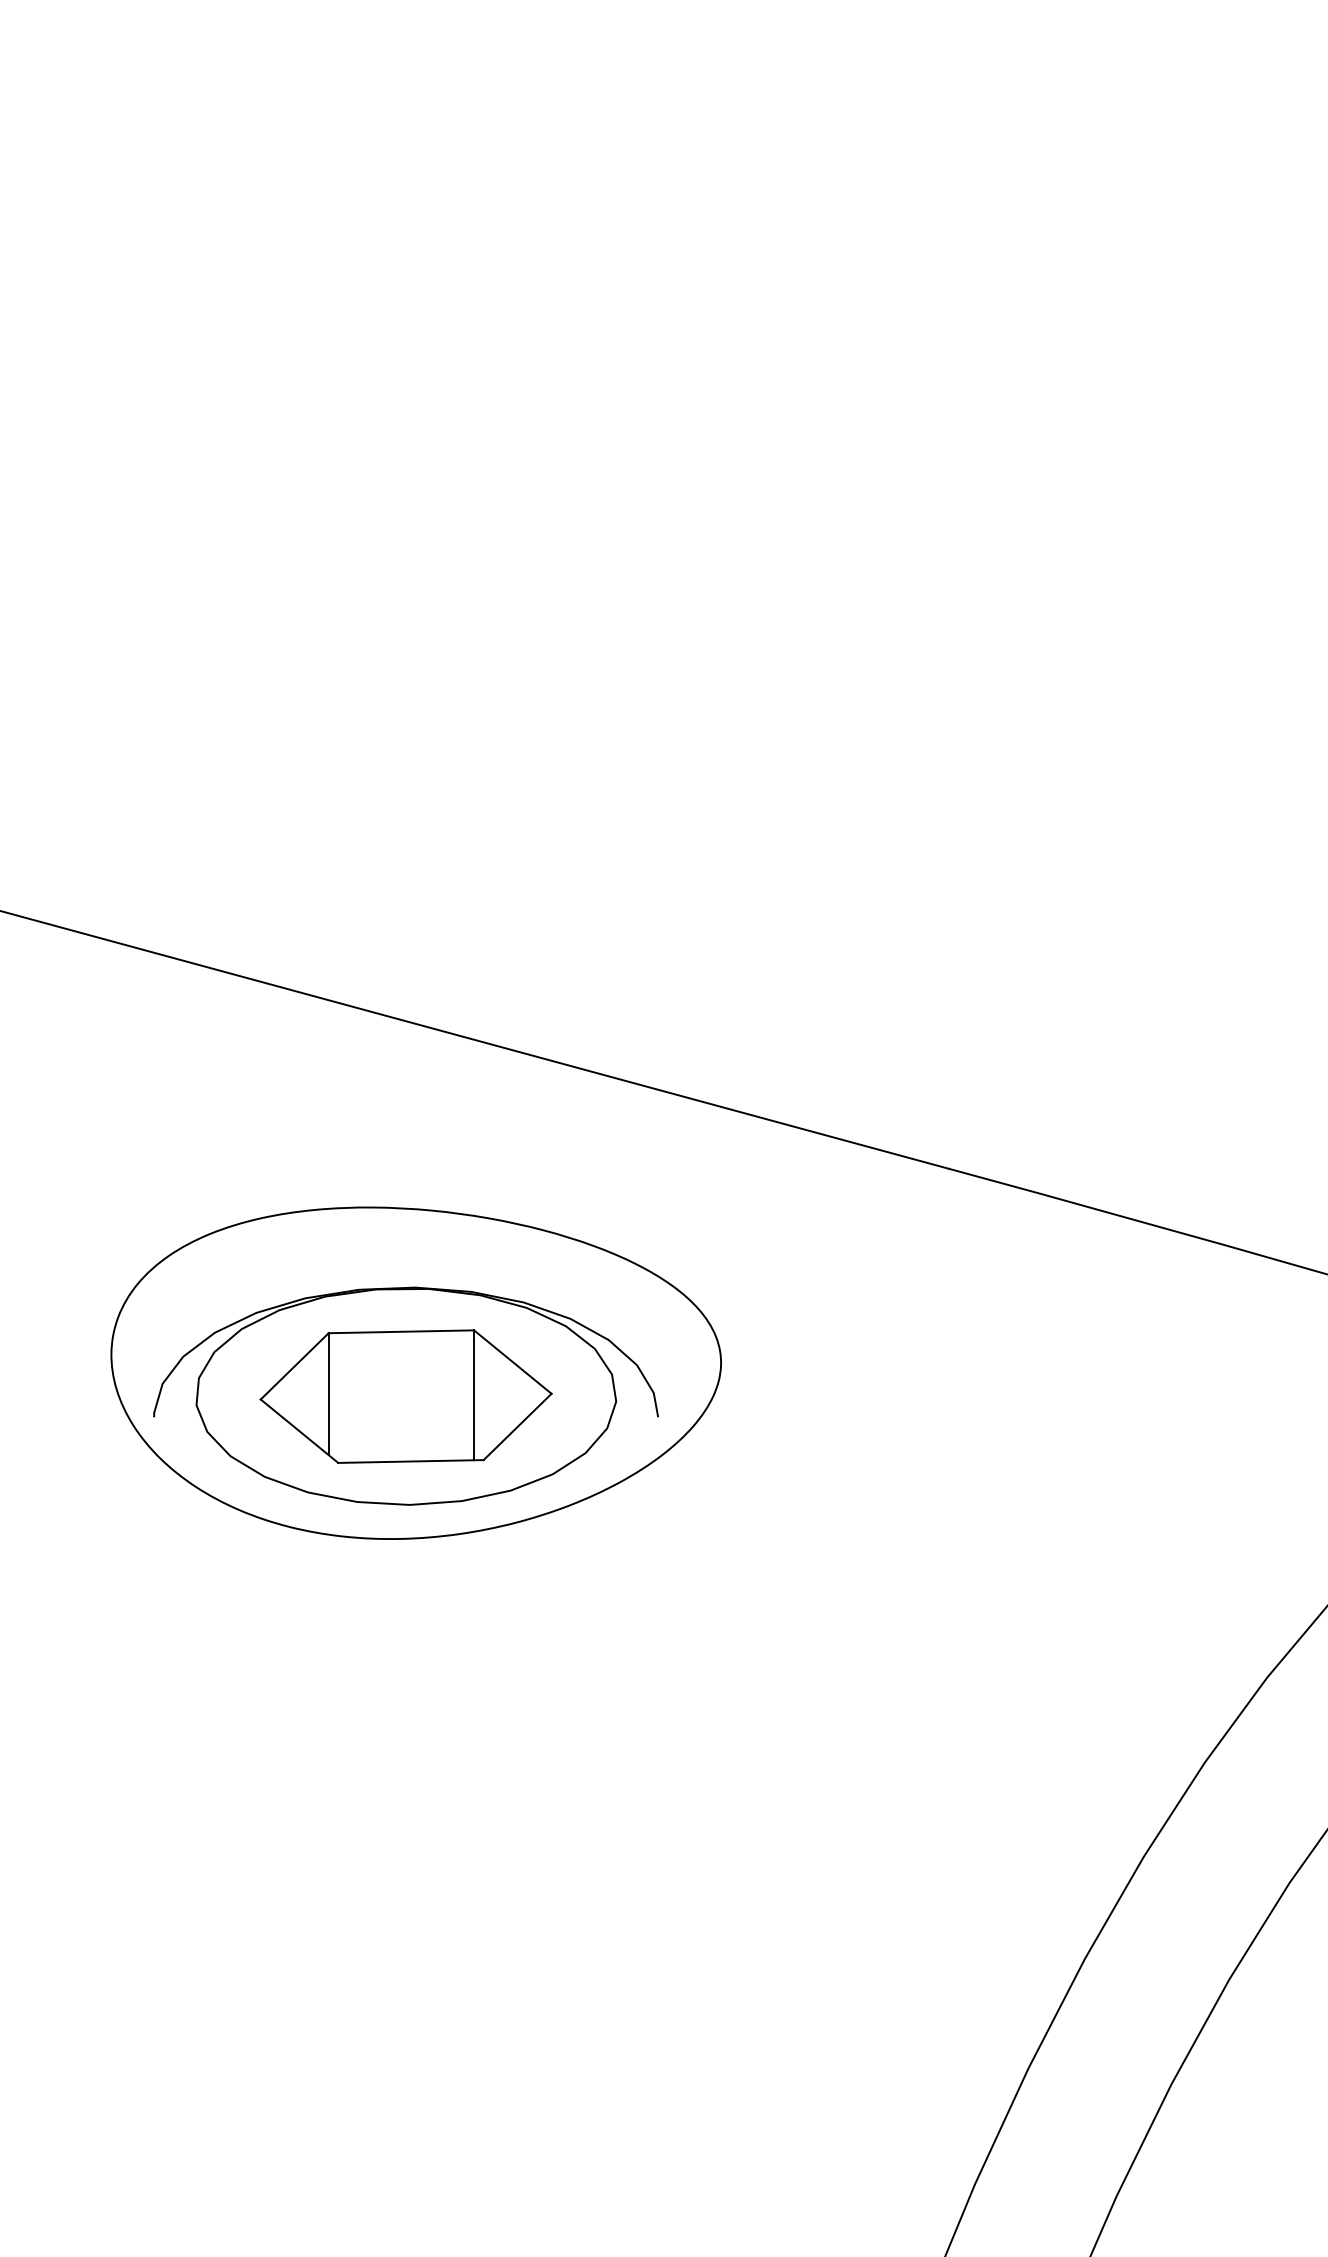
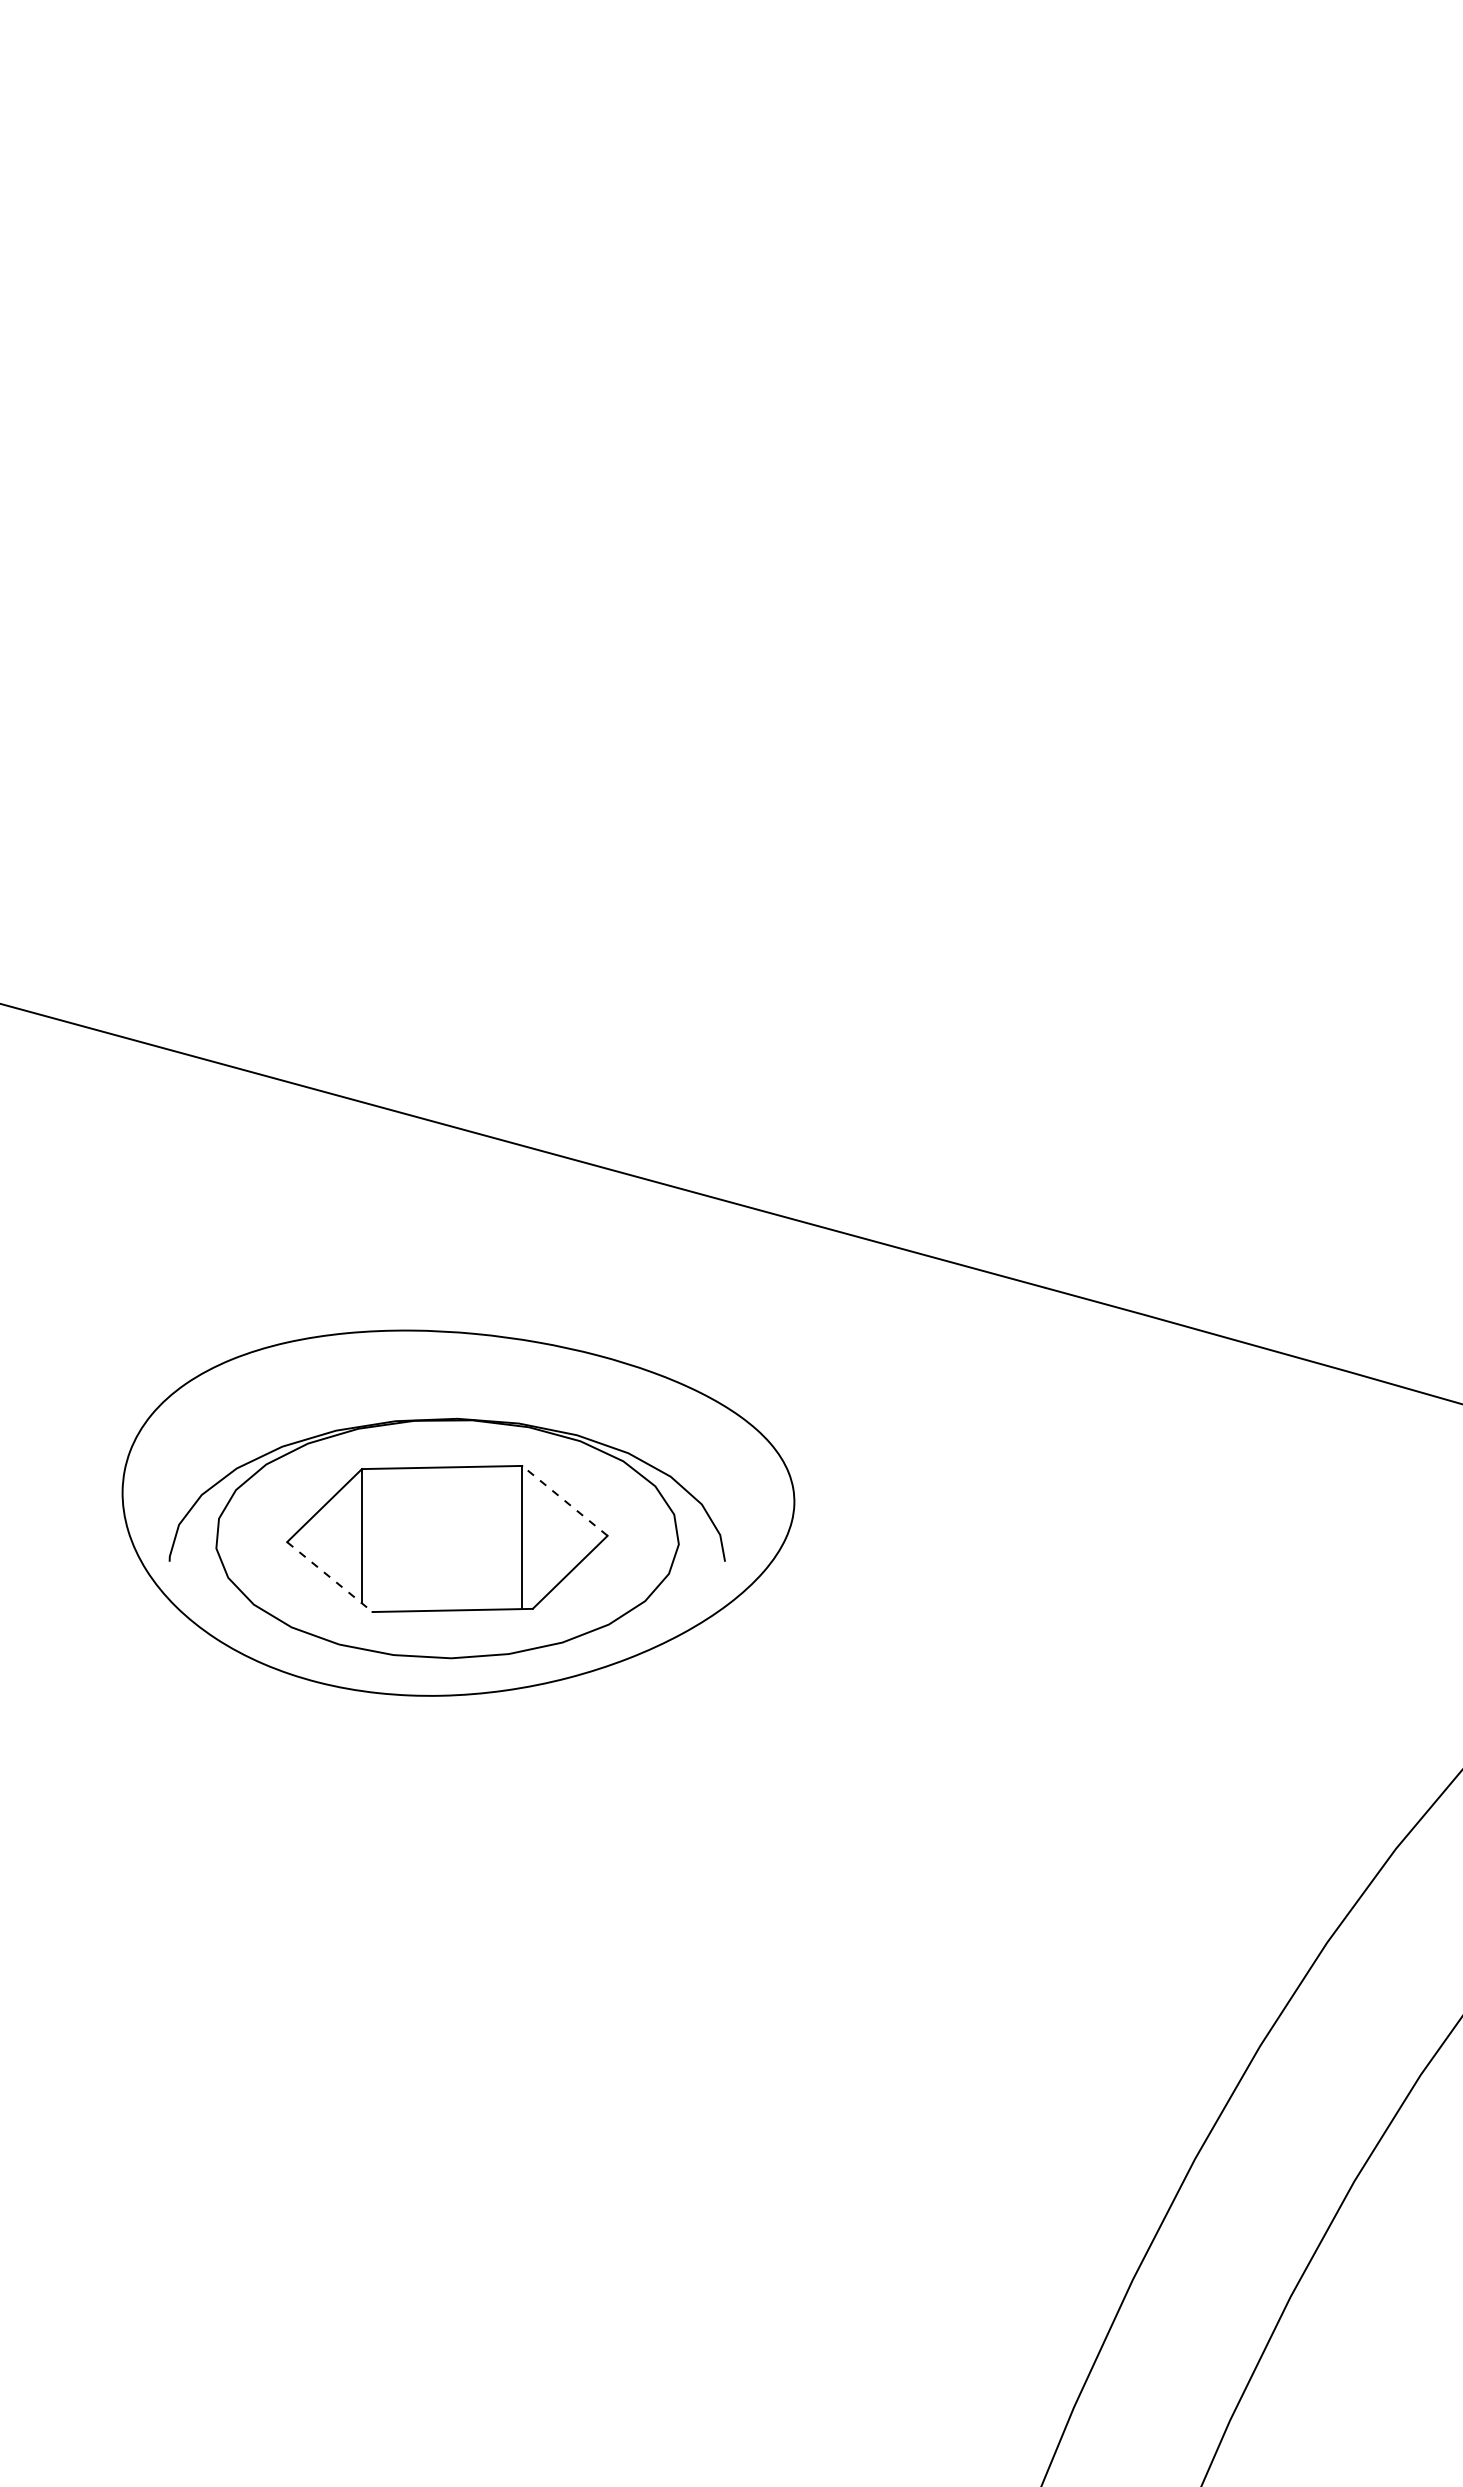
line: (512, 1361) -> (564, 1500), solid -> dashed
line: (300, 1431) -> (330, 1577), solid -> dashed

